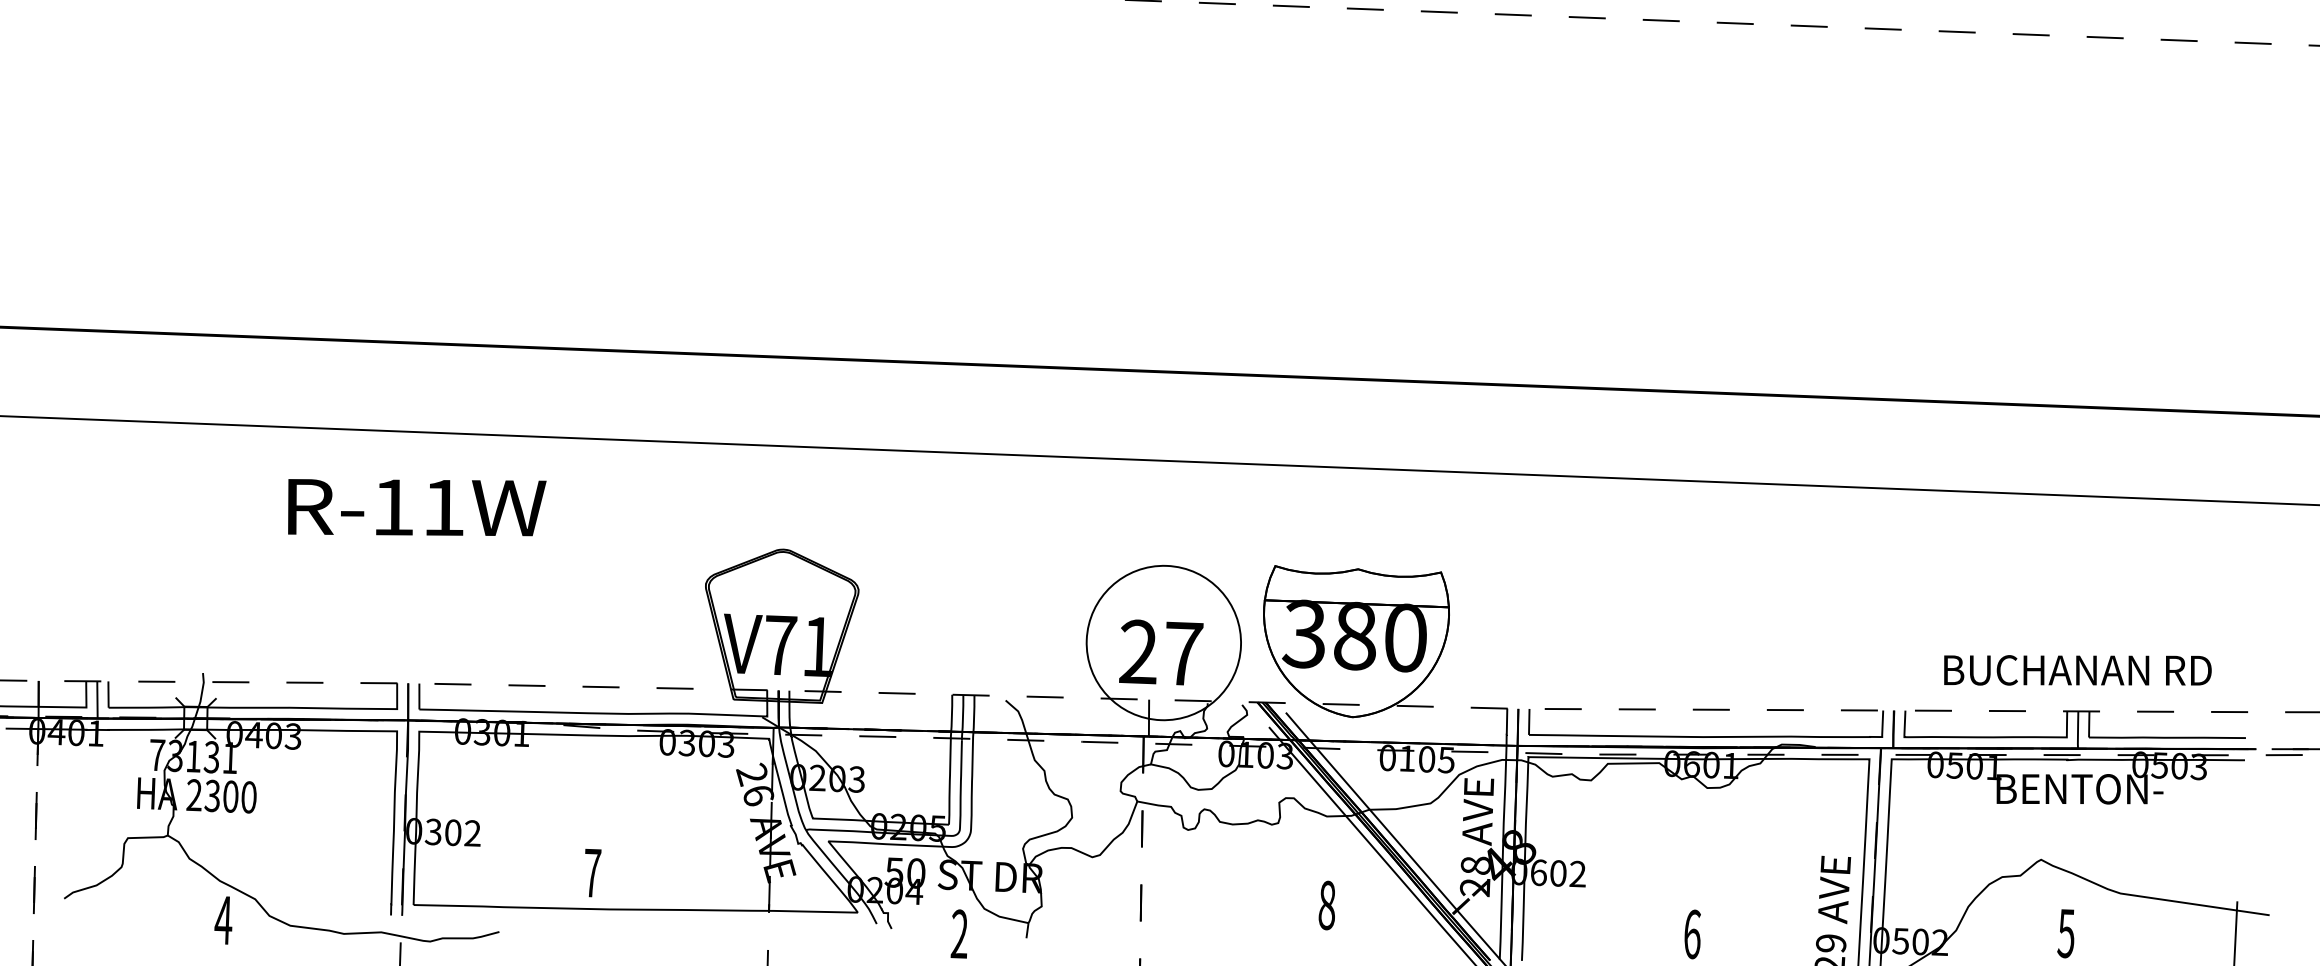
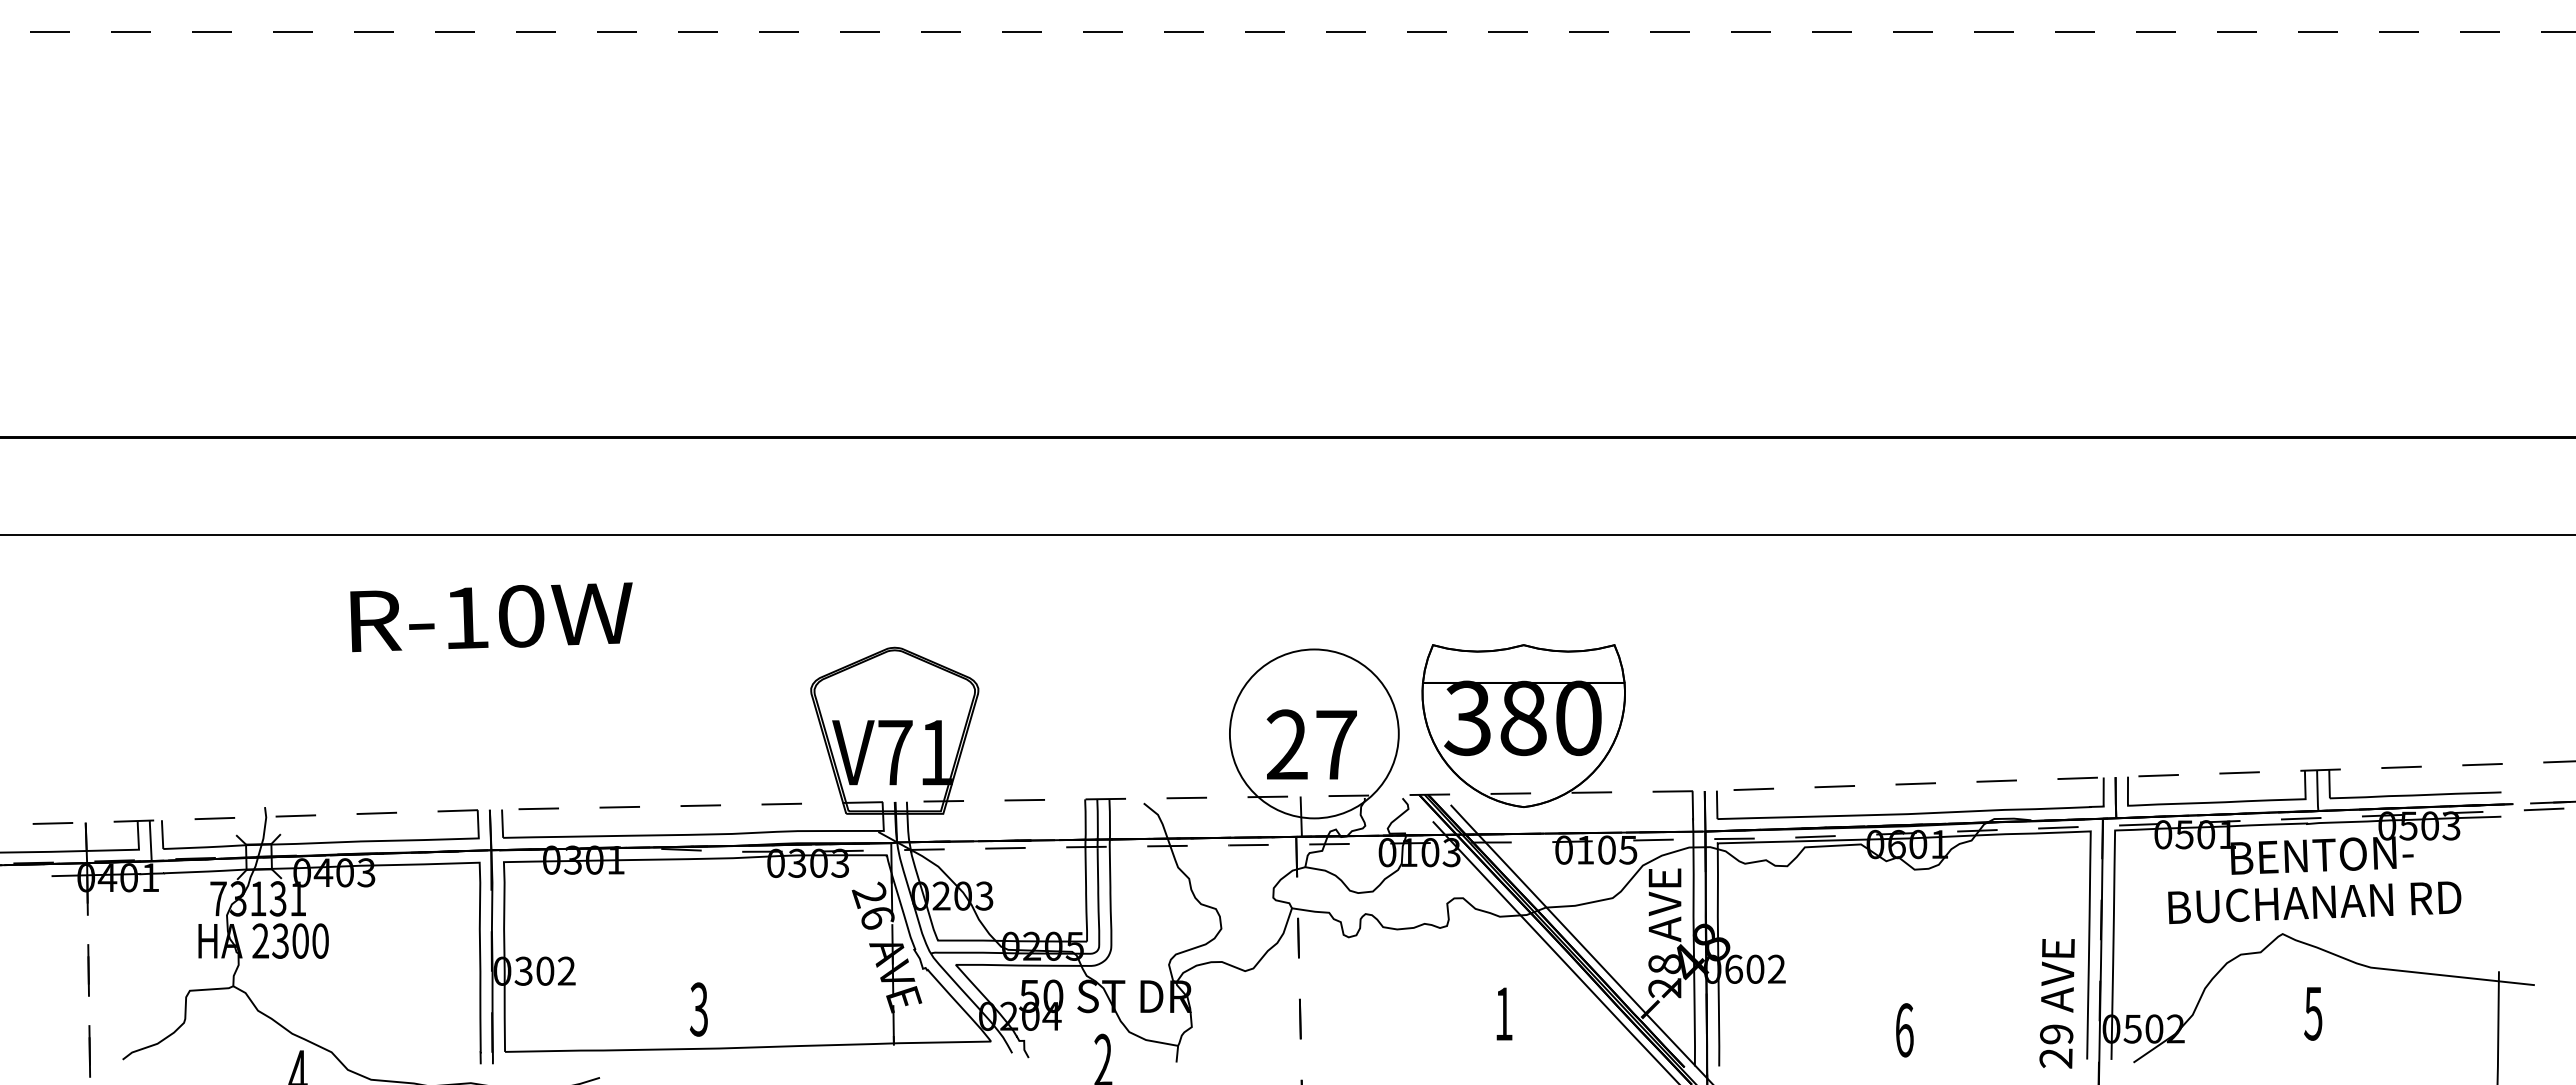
text: (443, 507) -> (521, 616), R-11W -> R-10W
text: (2077, 670) -> (2314, 902), moved
text: (591, 873) -> (698, 1009), 7 -> 3
text: (1326, 905) -> (1503, 1014), 8 -> 1

